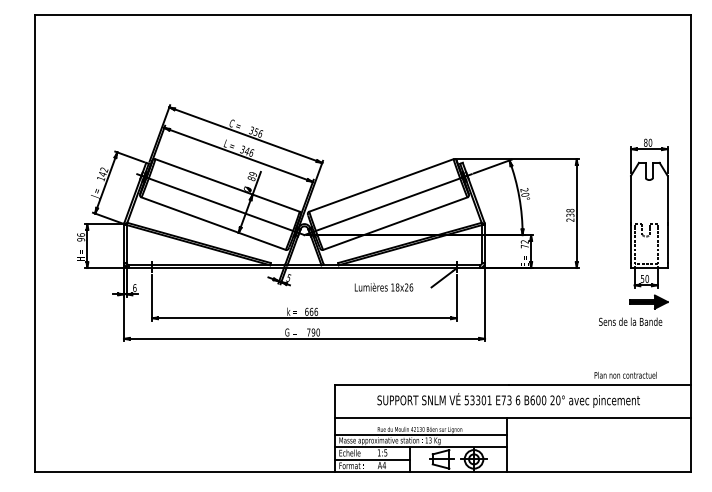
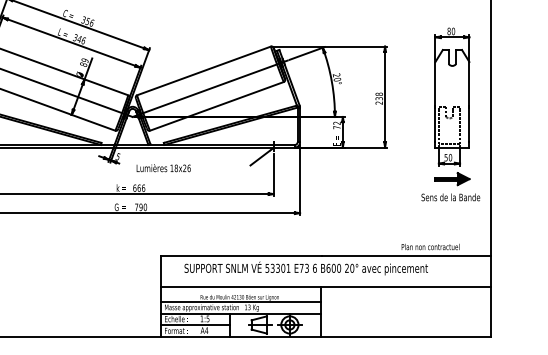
text: (383, 286) -> (163, 167), moved
text: (630, 321) -> (450, 197), moved
text: (508, 400) -> (306, 268), moved

